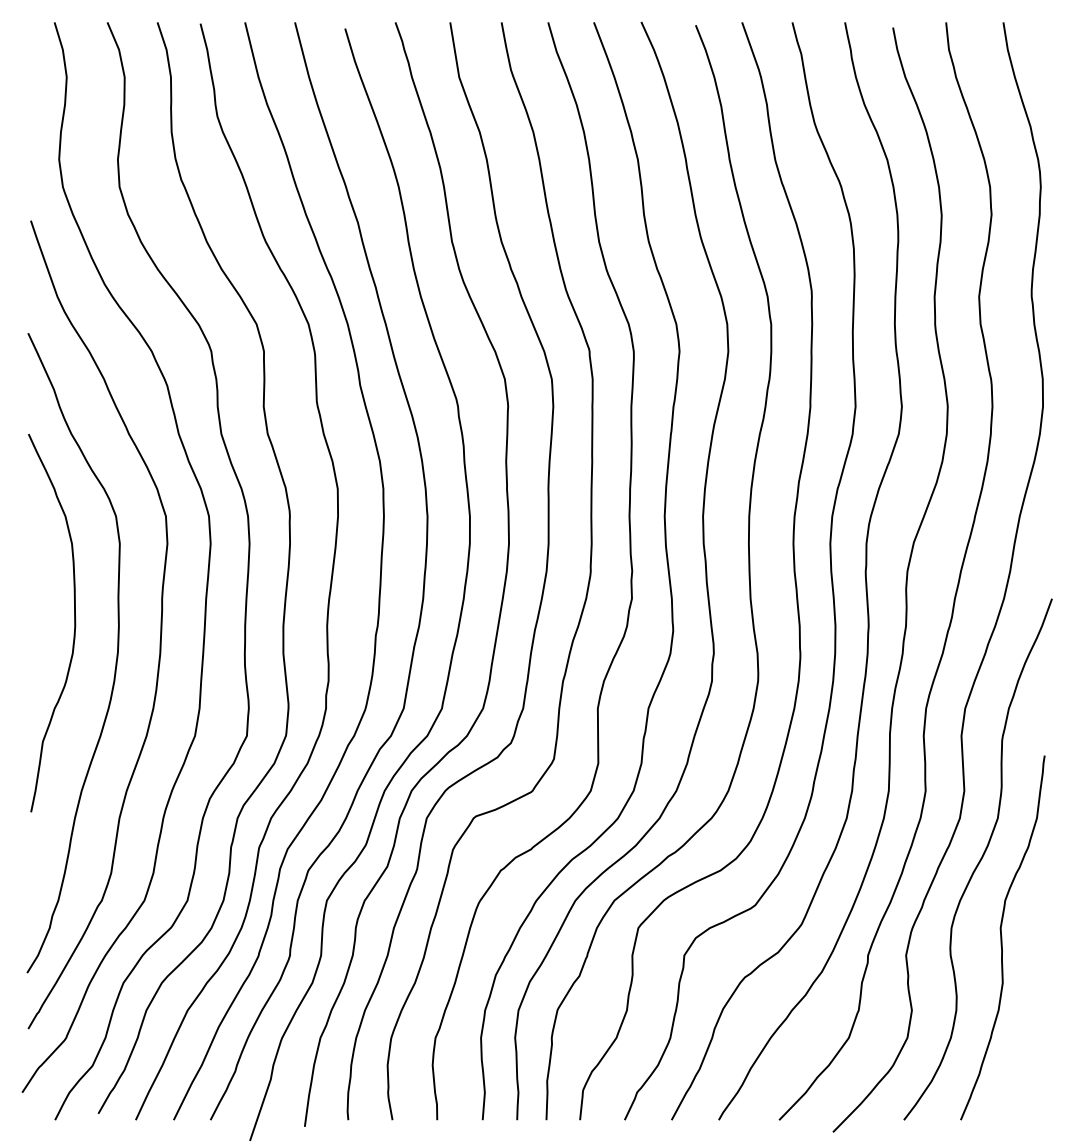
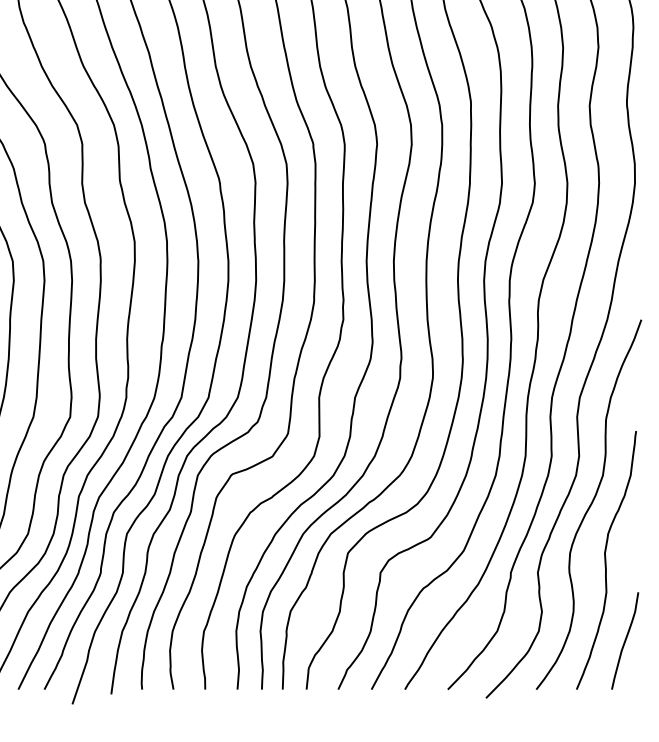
curve: (1028, 1051) -> (624, 640), added

